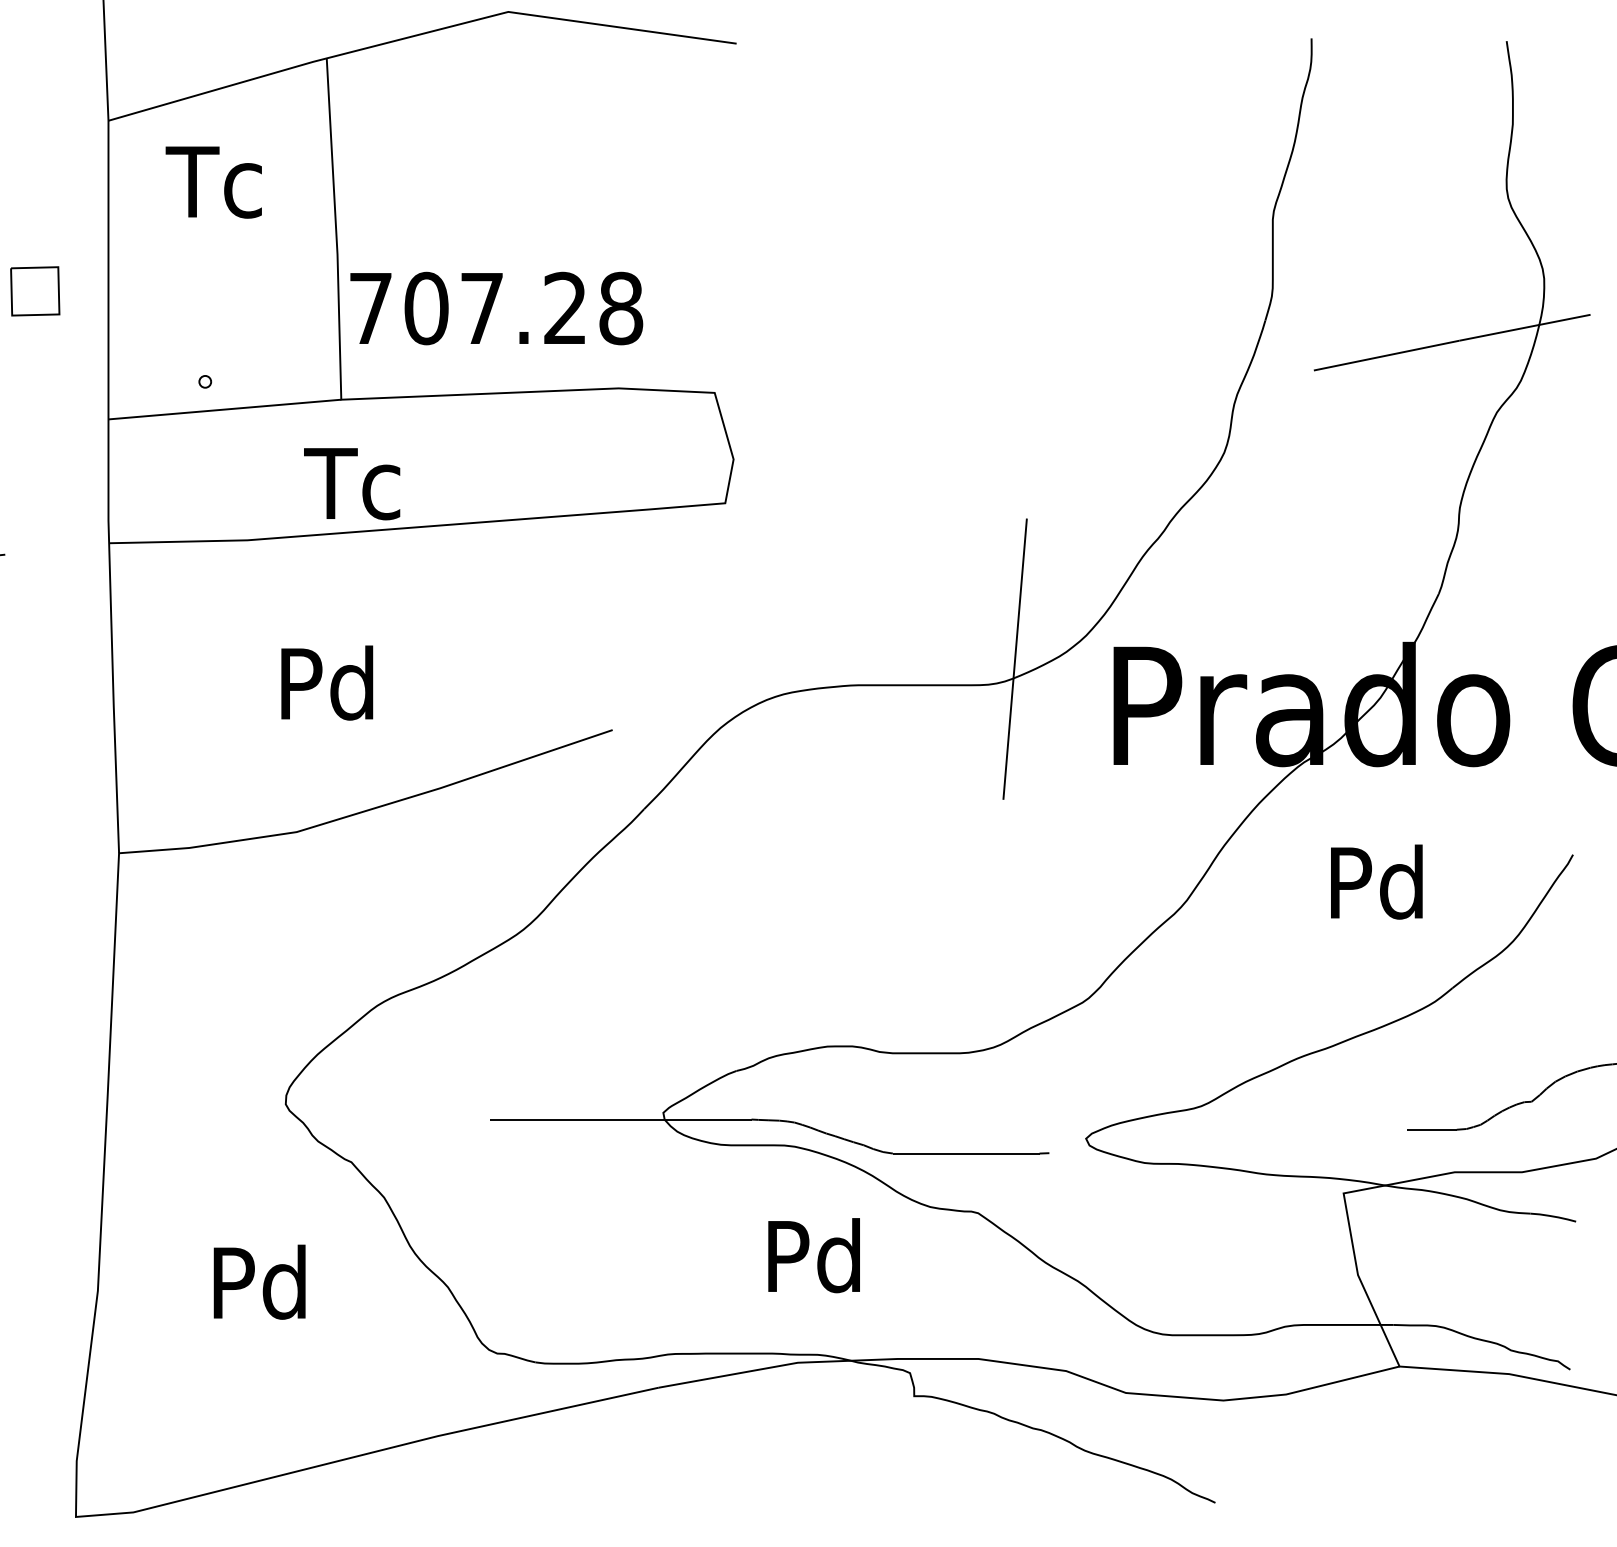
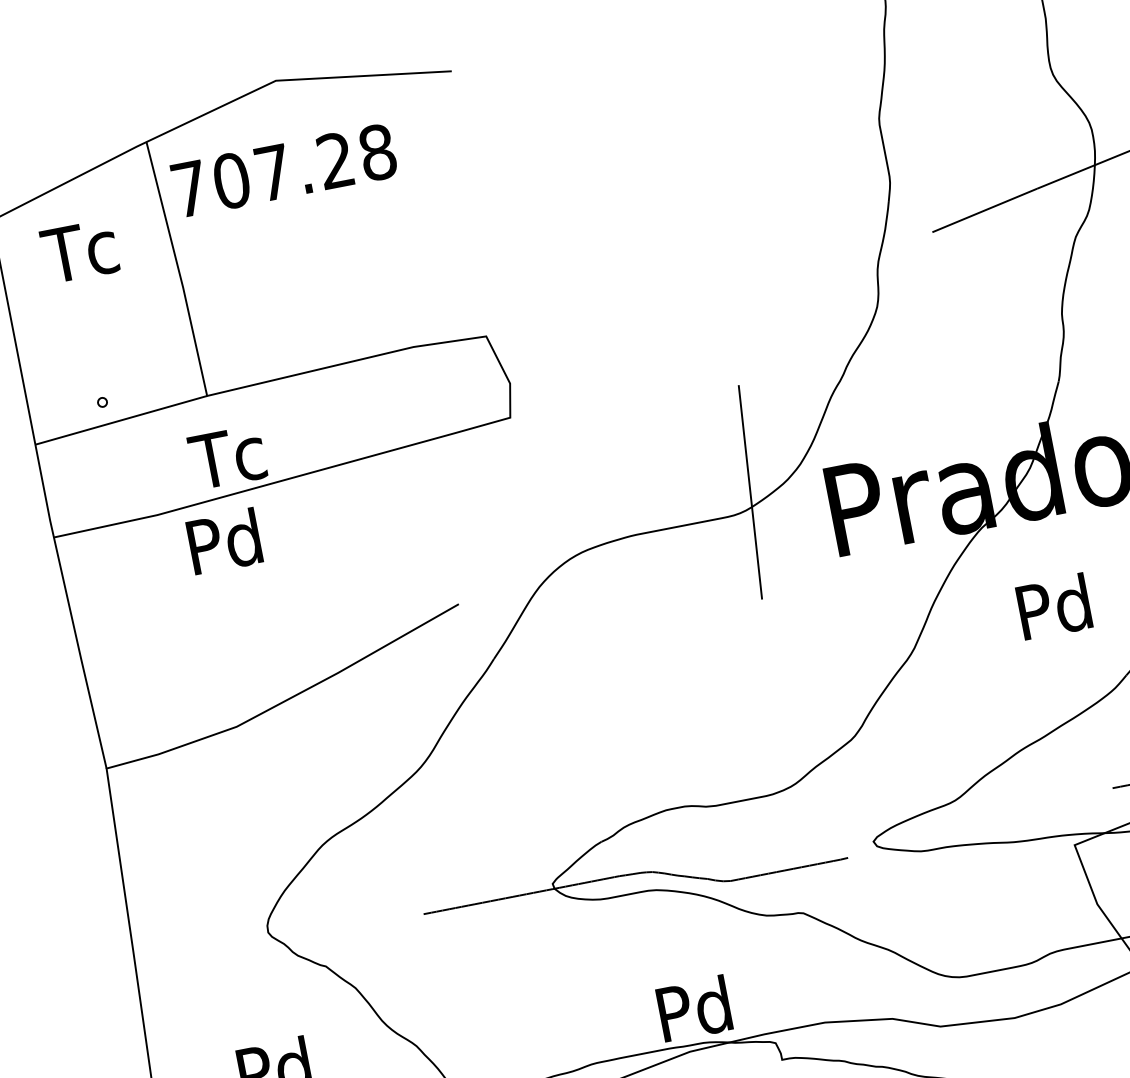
text: (496, 308) -> (284, 170), moved
text: (327, 682) -> (224, 541), moved
text: (813, 1255) -> (693, 1008), moved

